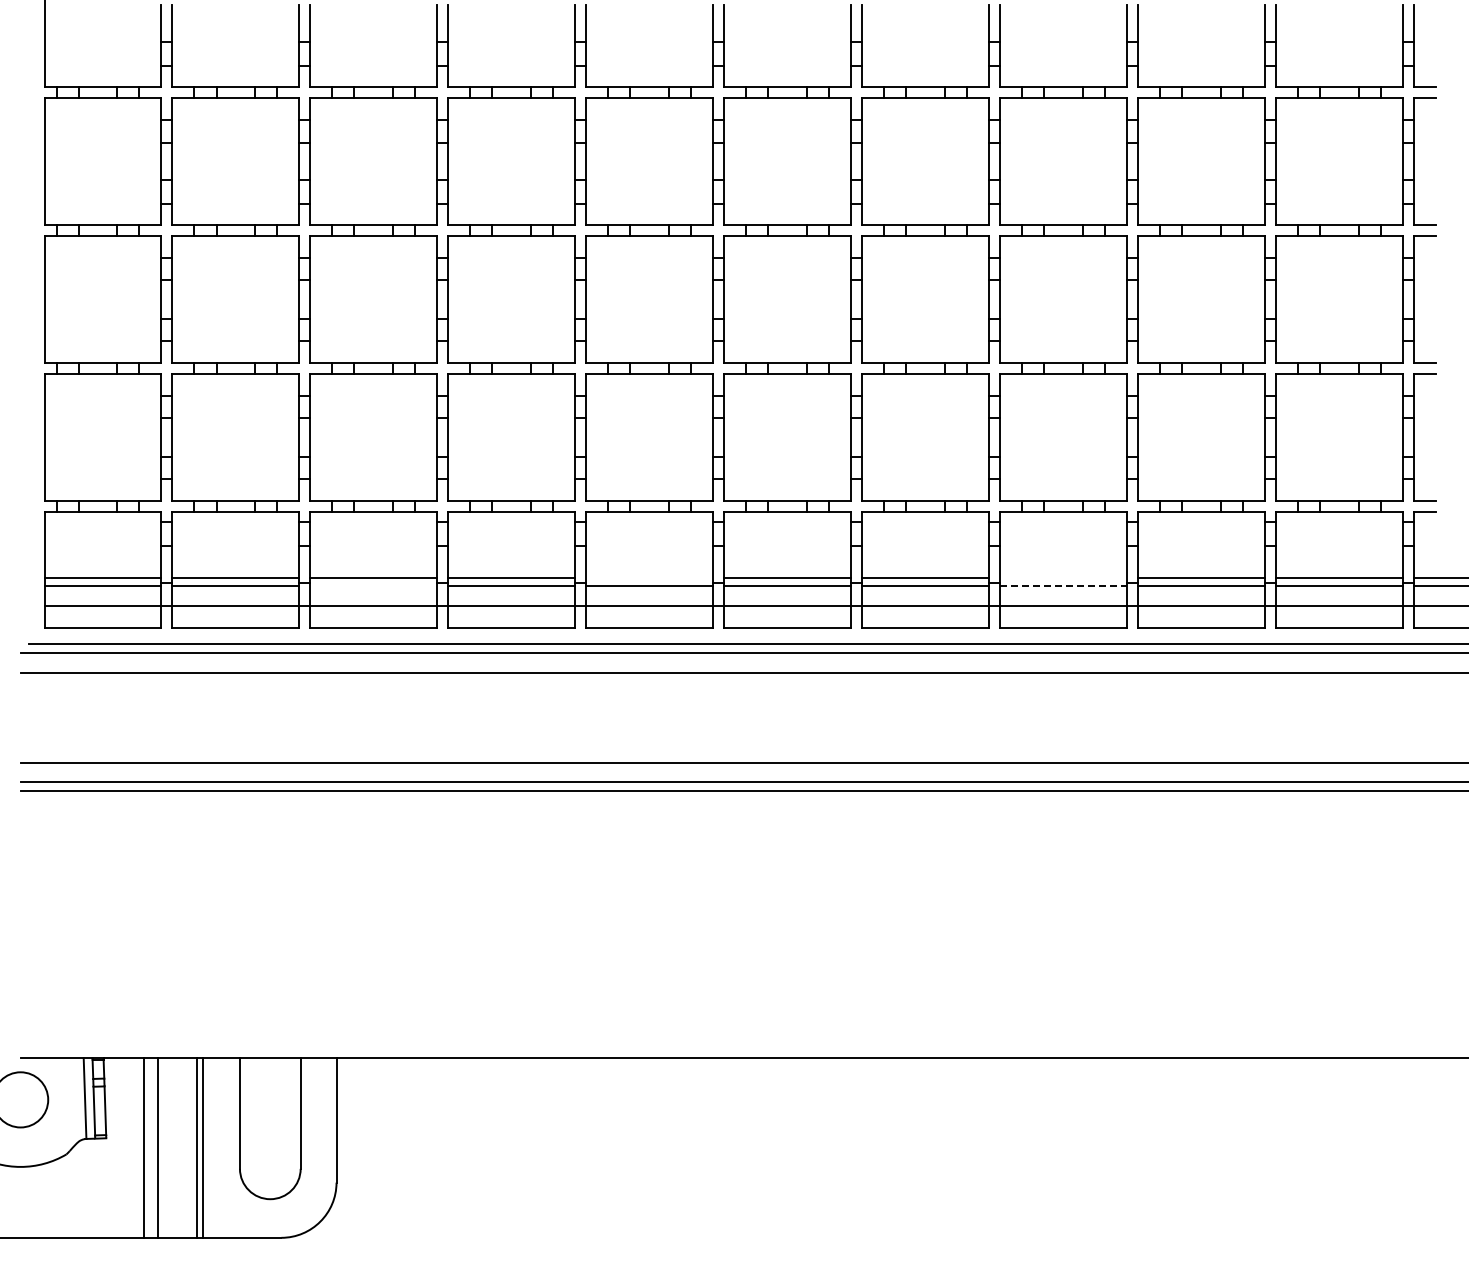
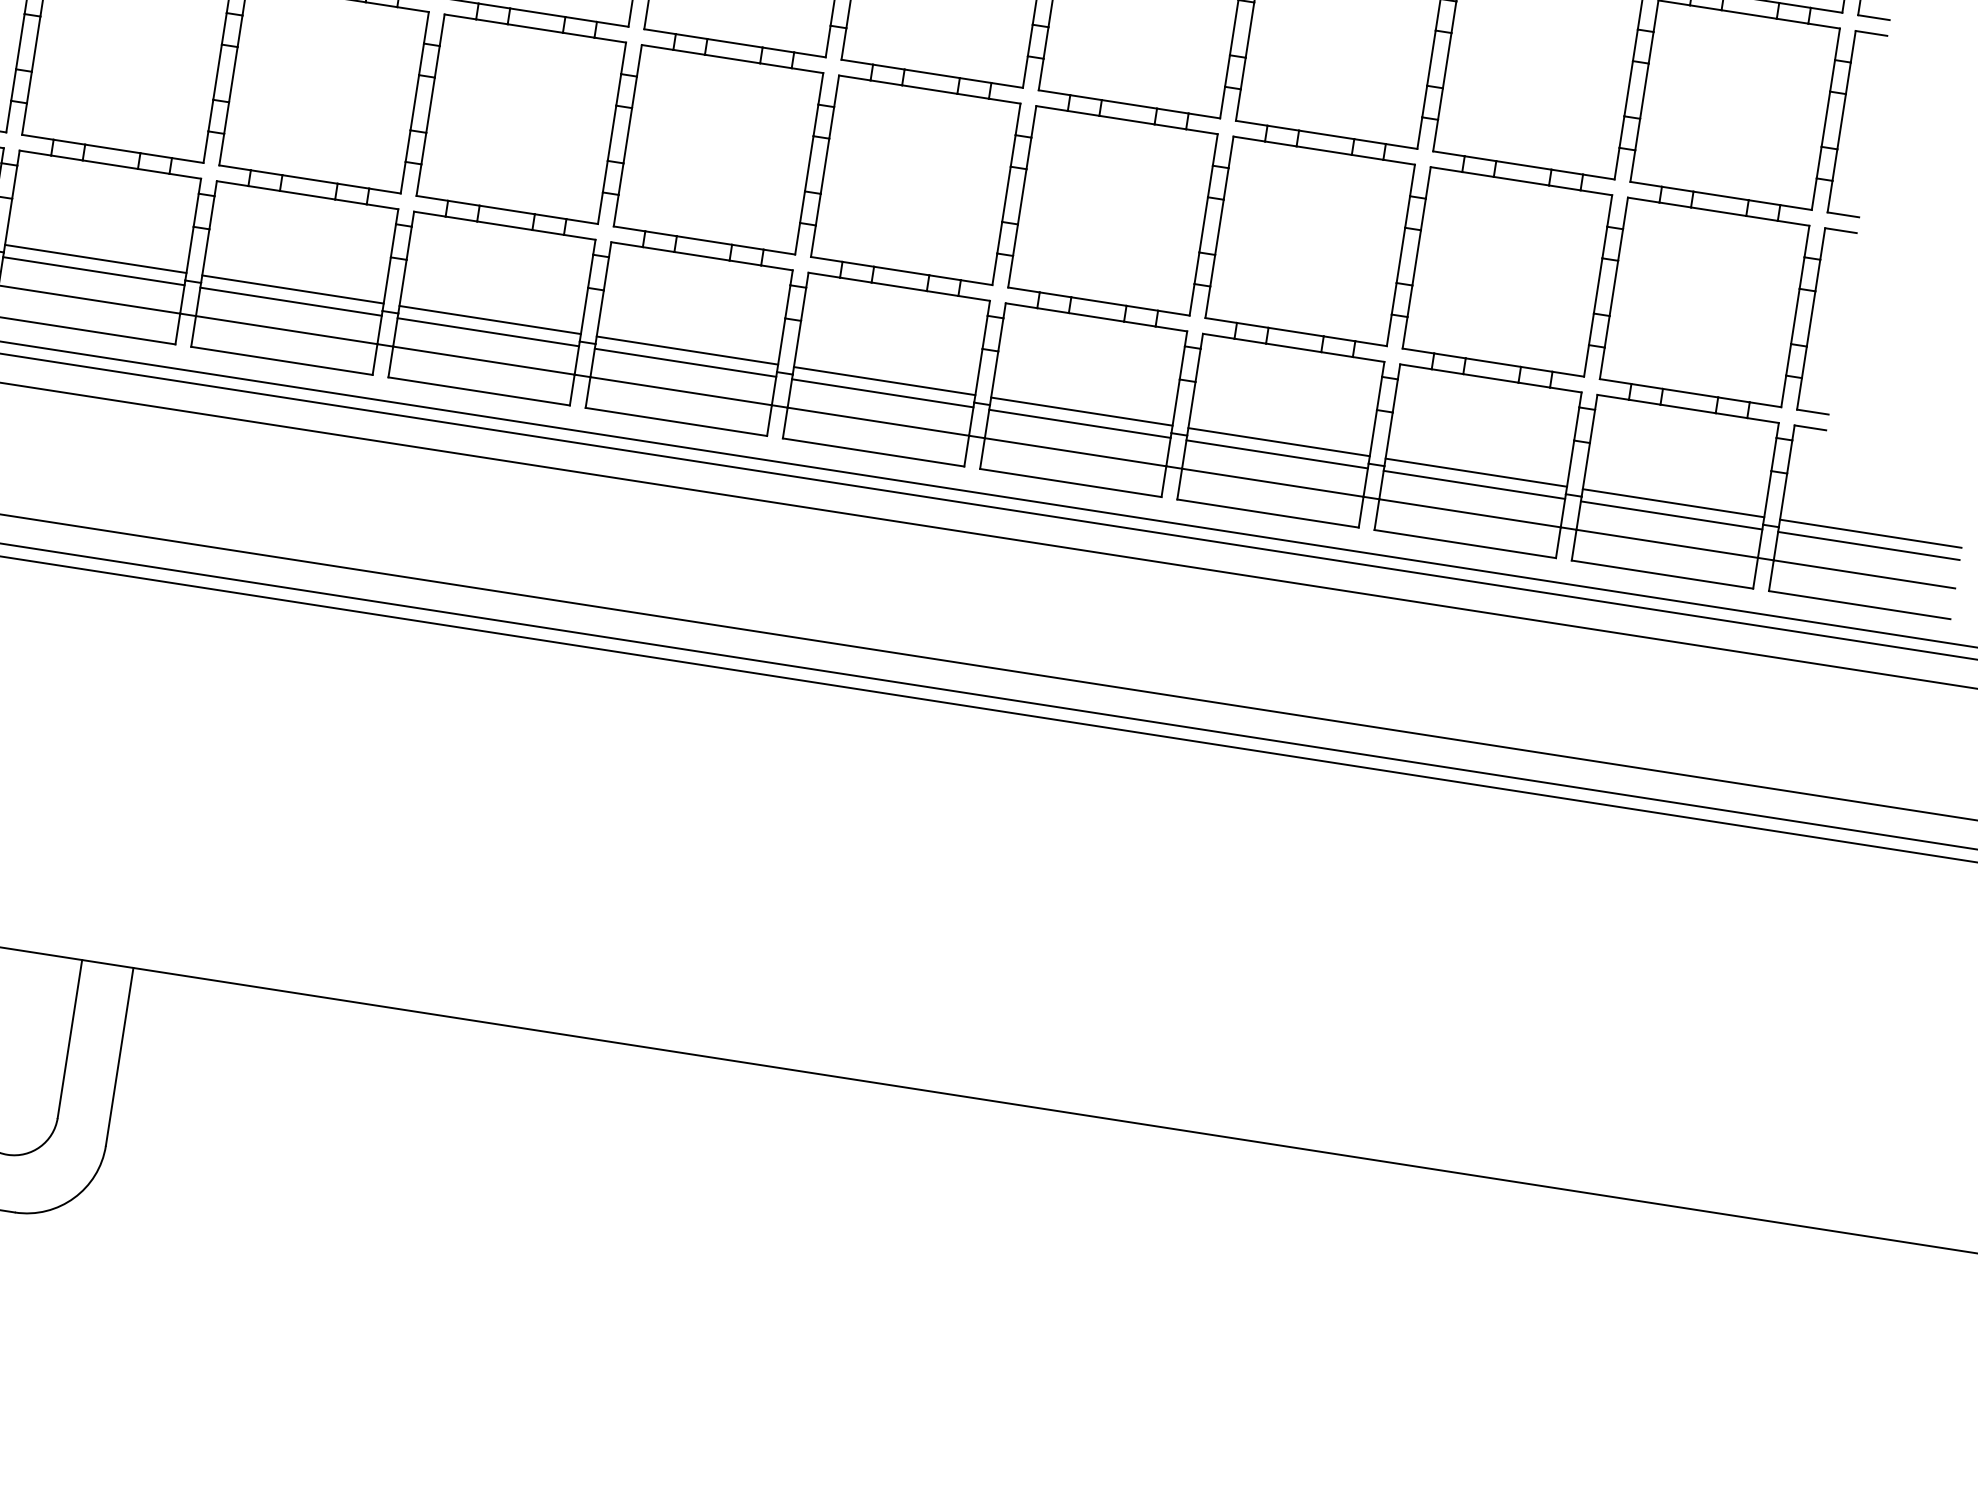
line: (649, 577) -> (687, 349), added
line: (1063, 577) -> (1279, 441), added
line: (373, 586) -> (290, 301), added
line: (1064, 586) -> (1278, 454), dashed -> solid

